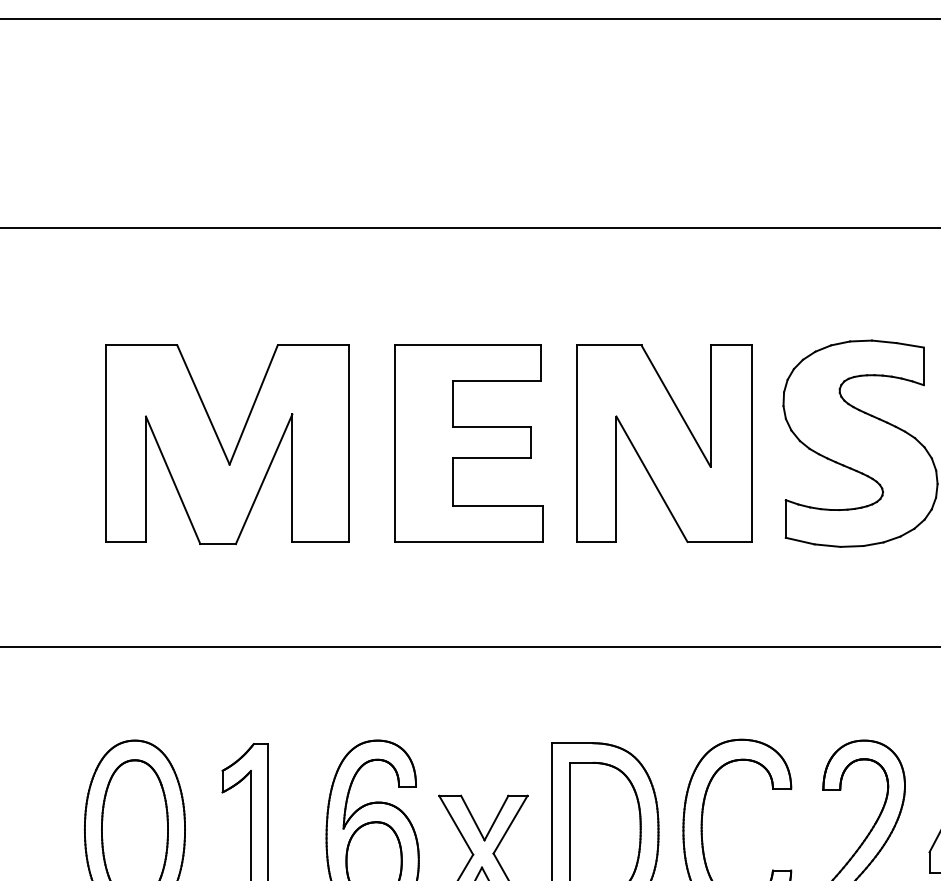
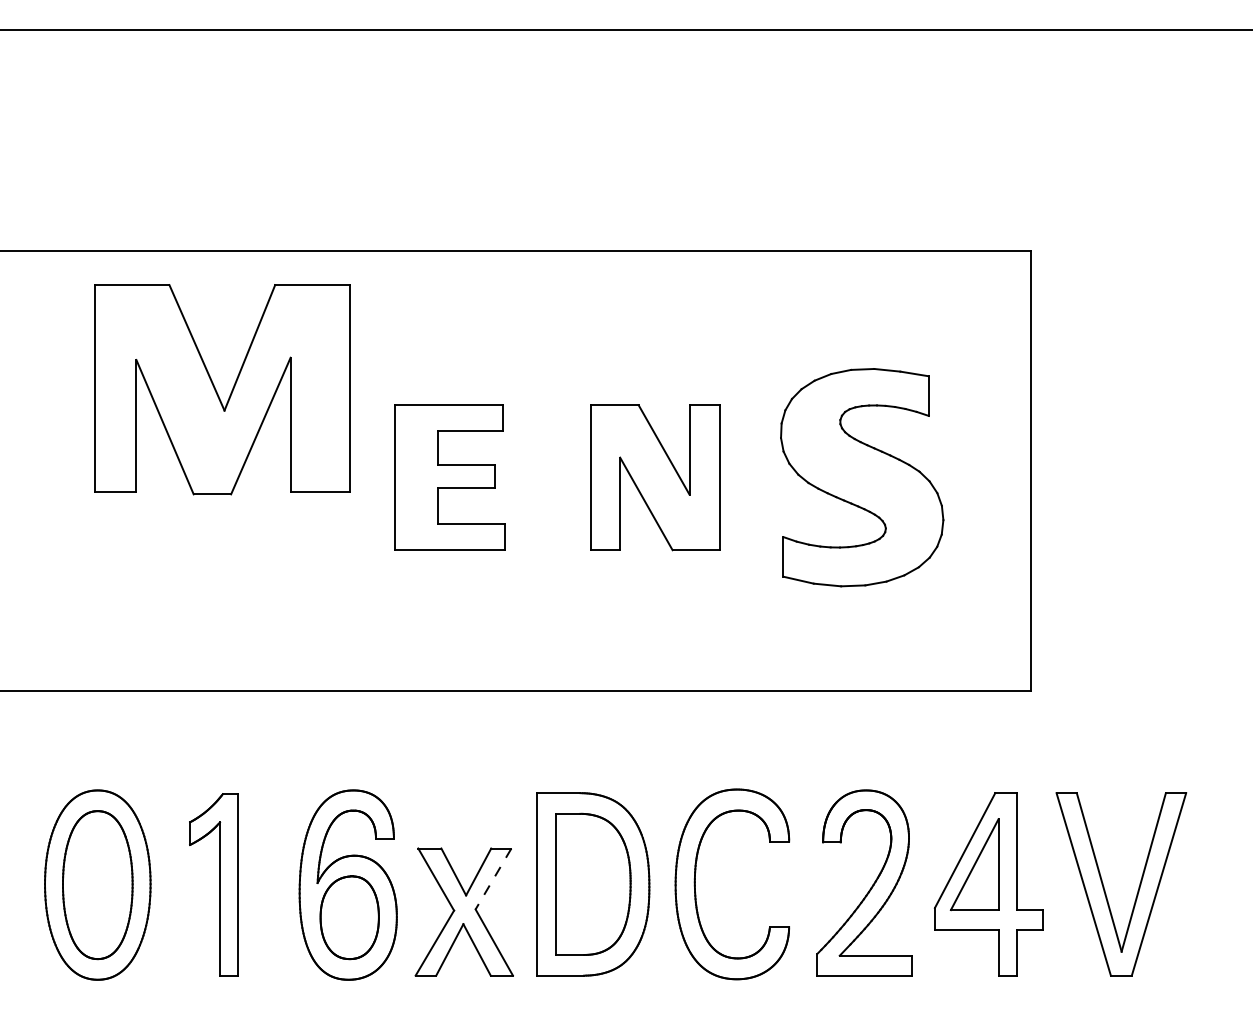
part: (468, 443) -> (449, 477), size x0.7
part: (664, 443) -> (655, 477), size x0.7
part: (227, 444) -> (222, 389), moved
line: (510, 825) -> (493, 879), solid -> dashed

